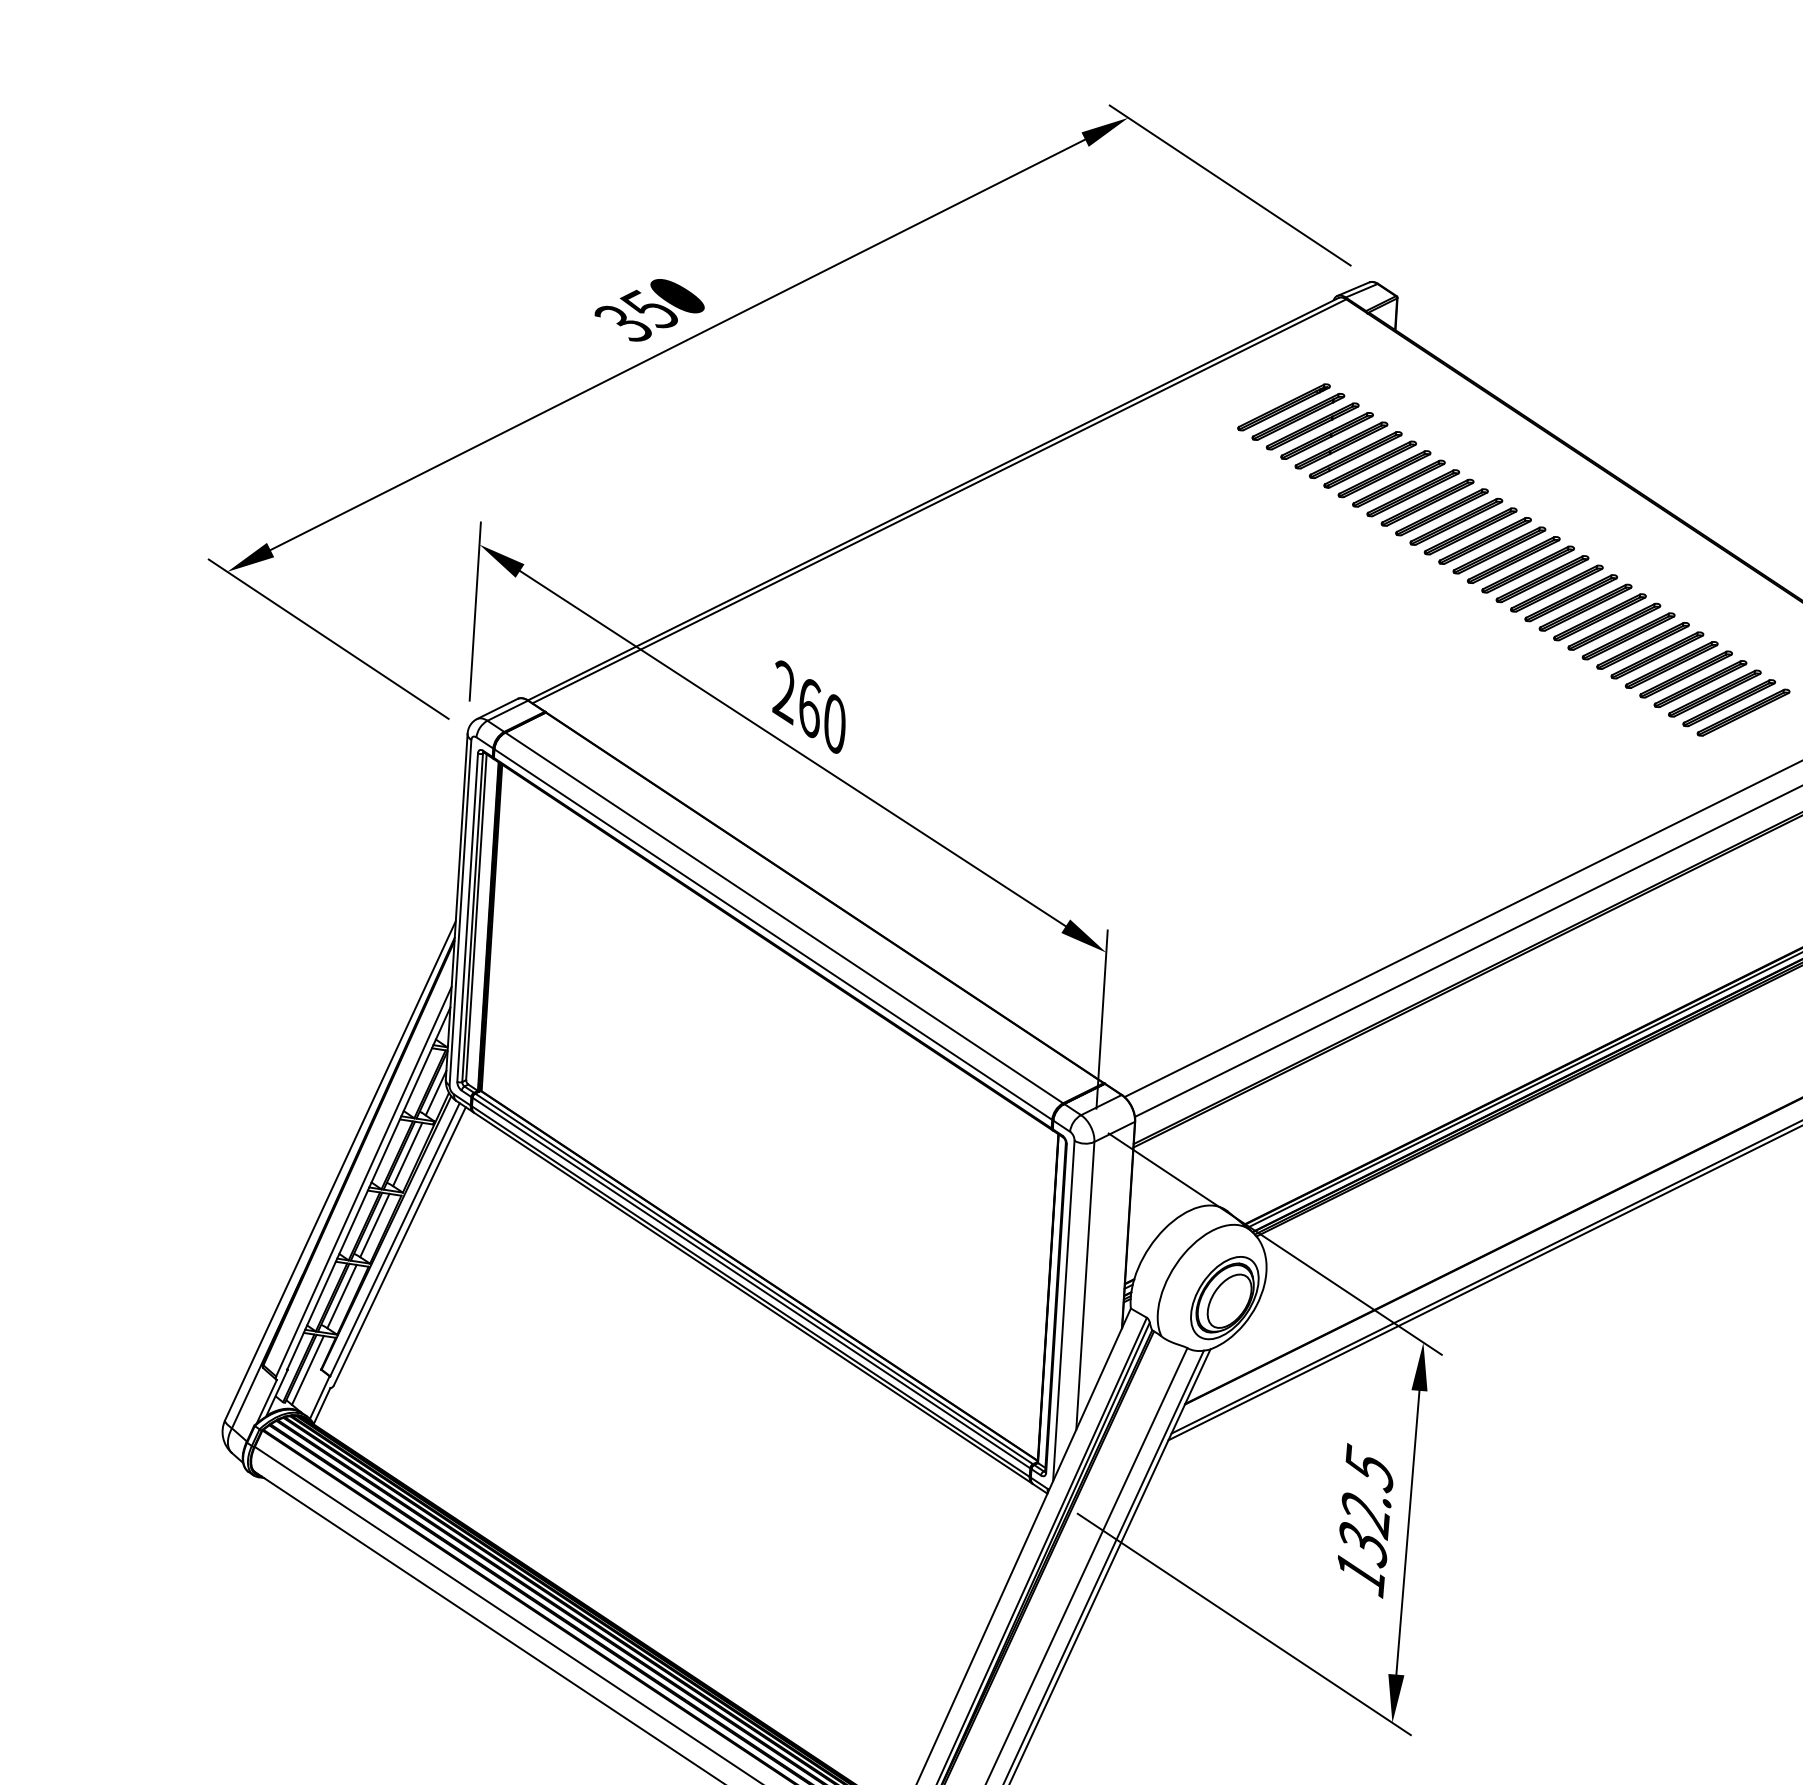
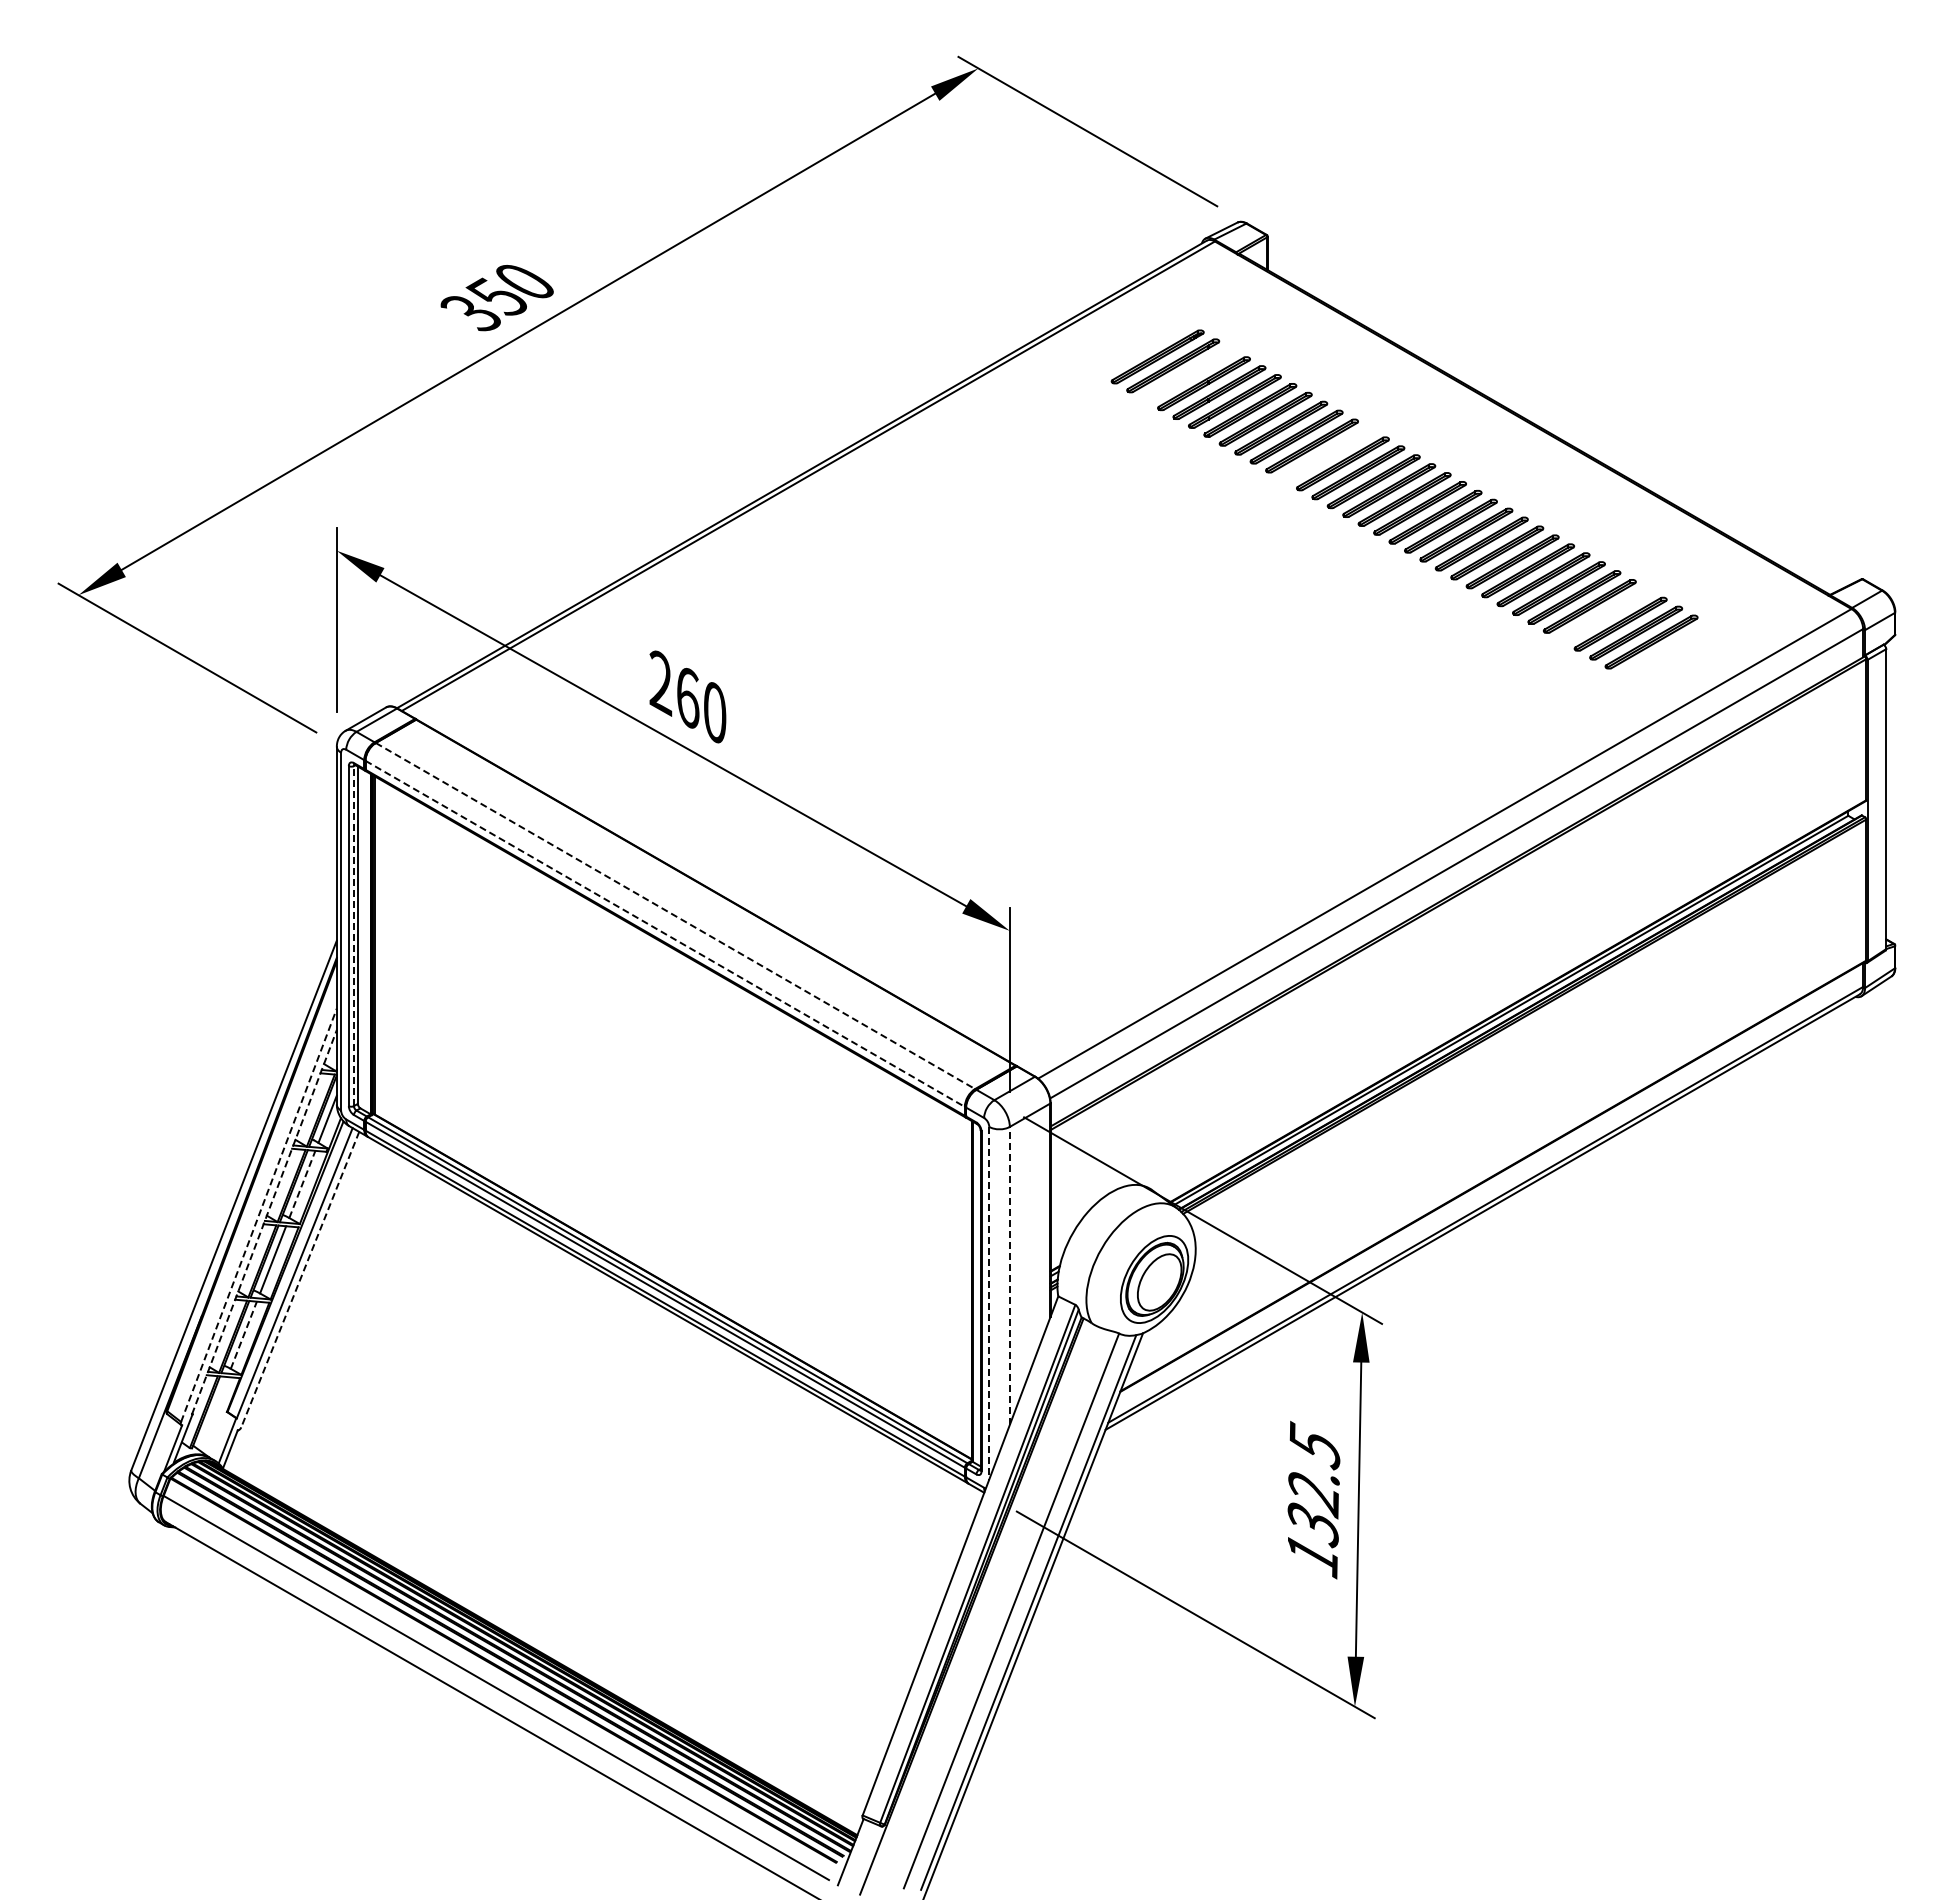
part: (1312, 426) -> (1188, 374), removed
part: (1442, 511) -> (1327, 454), removed
part: (1700, 684) -> (1605, 615), removed
line: (472, 917) -> (353, 935), solid -> dashed
line: (784, 918) -> (675, 916), solid -> dashed
line: (773, 934) -> (665, 933), solid -> dashed
line: (407, 1153) -> (302, 1183), solid -> dashed
line: (363, 1181) -> (258, 1215), solid -> dashed
line: (368, 1187) -> (264, 1221), solid -> dashed
line: (400, 1247) -> (300, 1280), solid -> dashed
line: (1085, 1285) -> (1009, 1275), solid -> dashed
line: (342, 1295) -> (244, 1334), solid -> dashed
line: (1064, 1311) -> (989, 1303), solid -> dashed
line: (307, 1370) -> (213, 1413), removed

